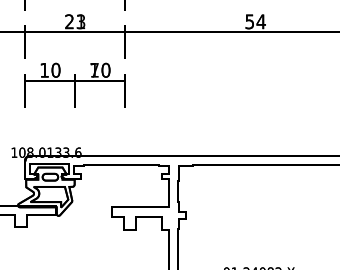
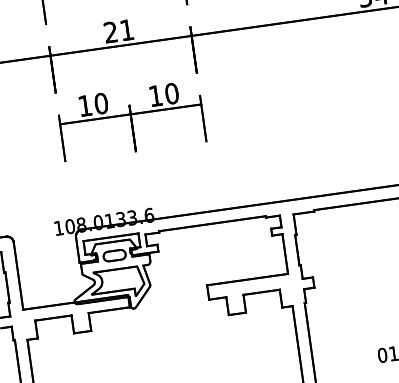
text: (80, 21) -> (126, 29), 23 -> 21
text: (94, 70) -> (155, 96), 70 -> 10

